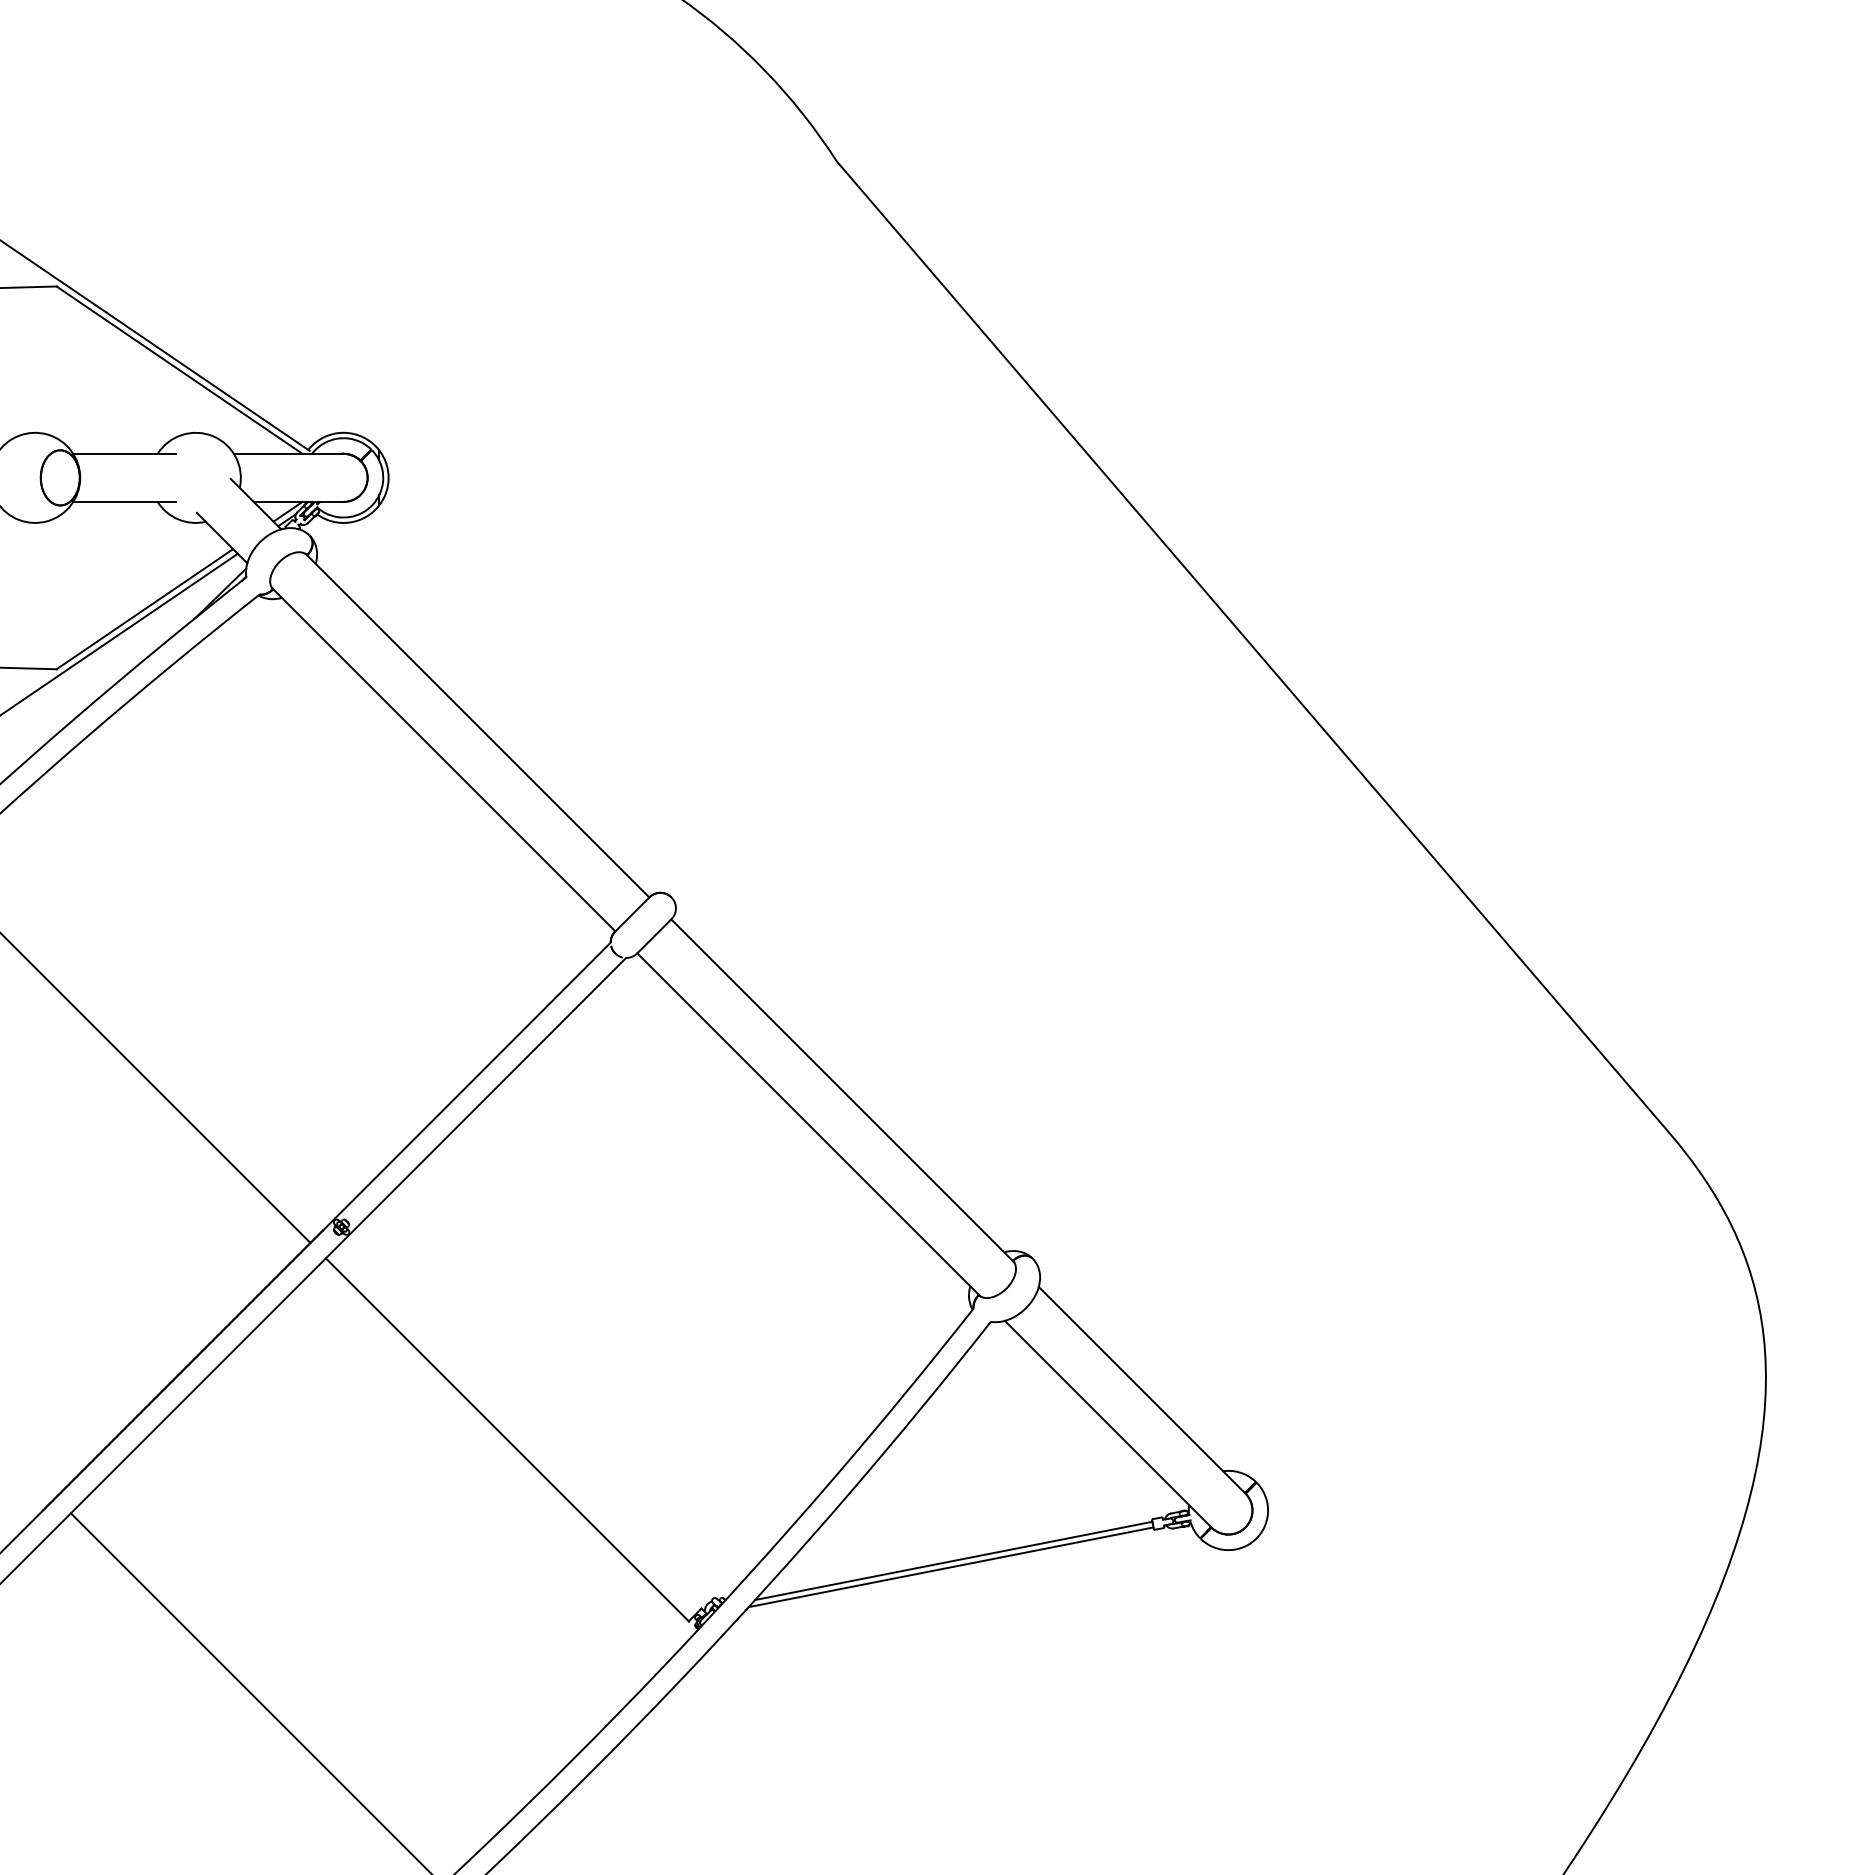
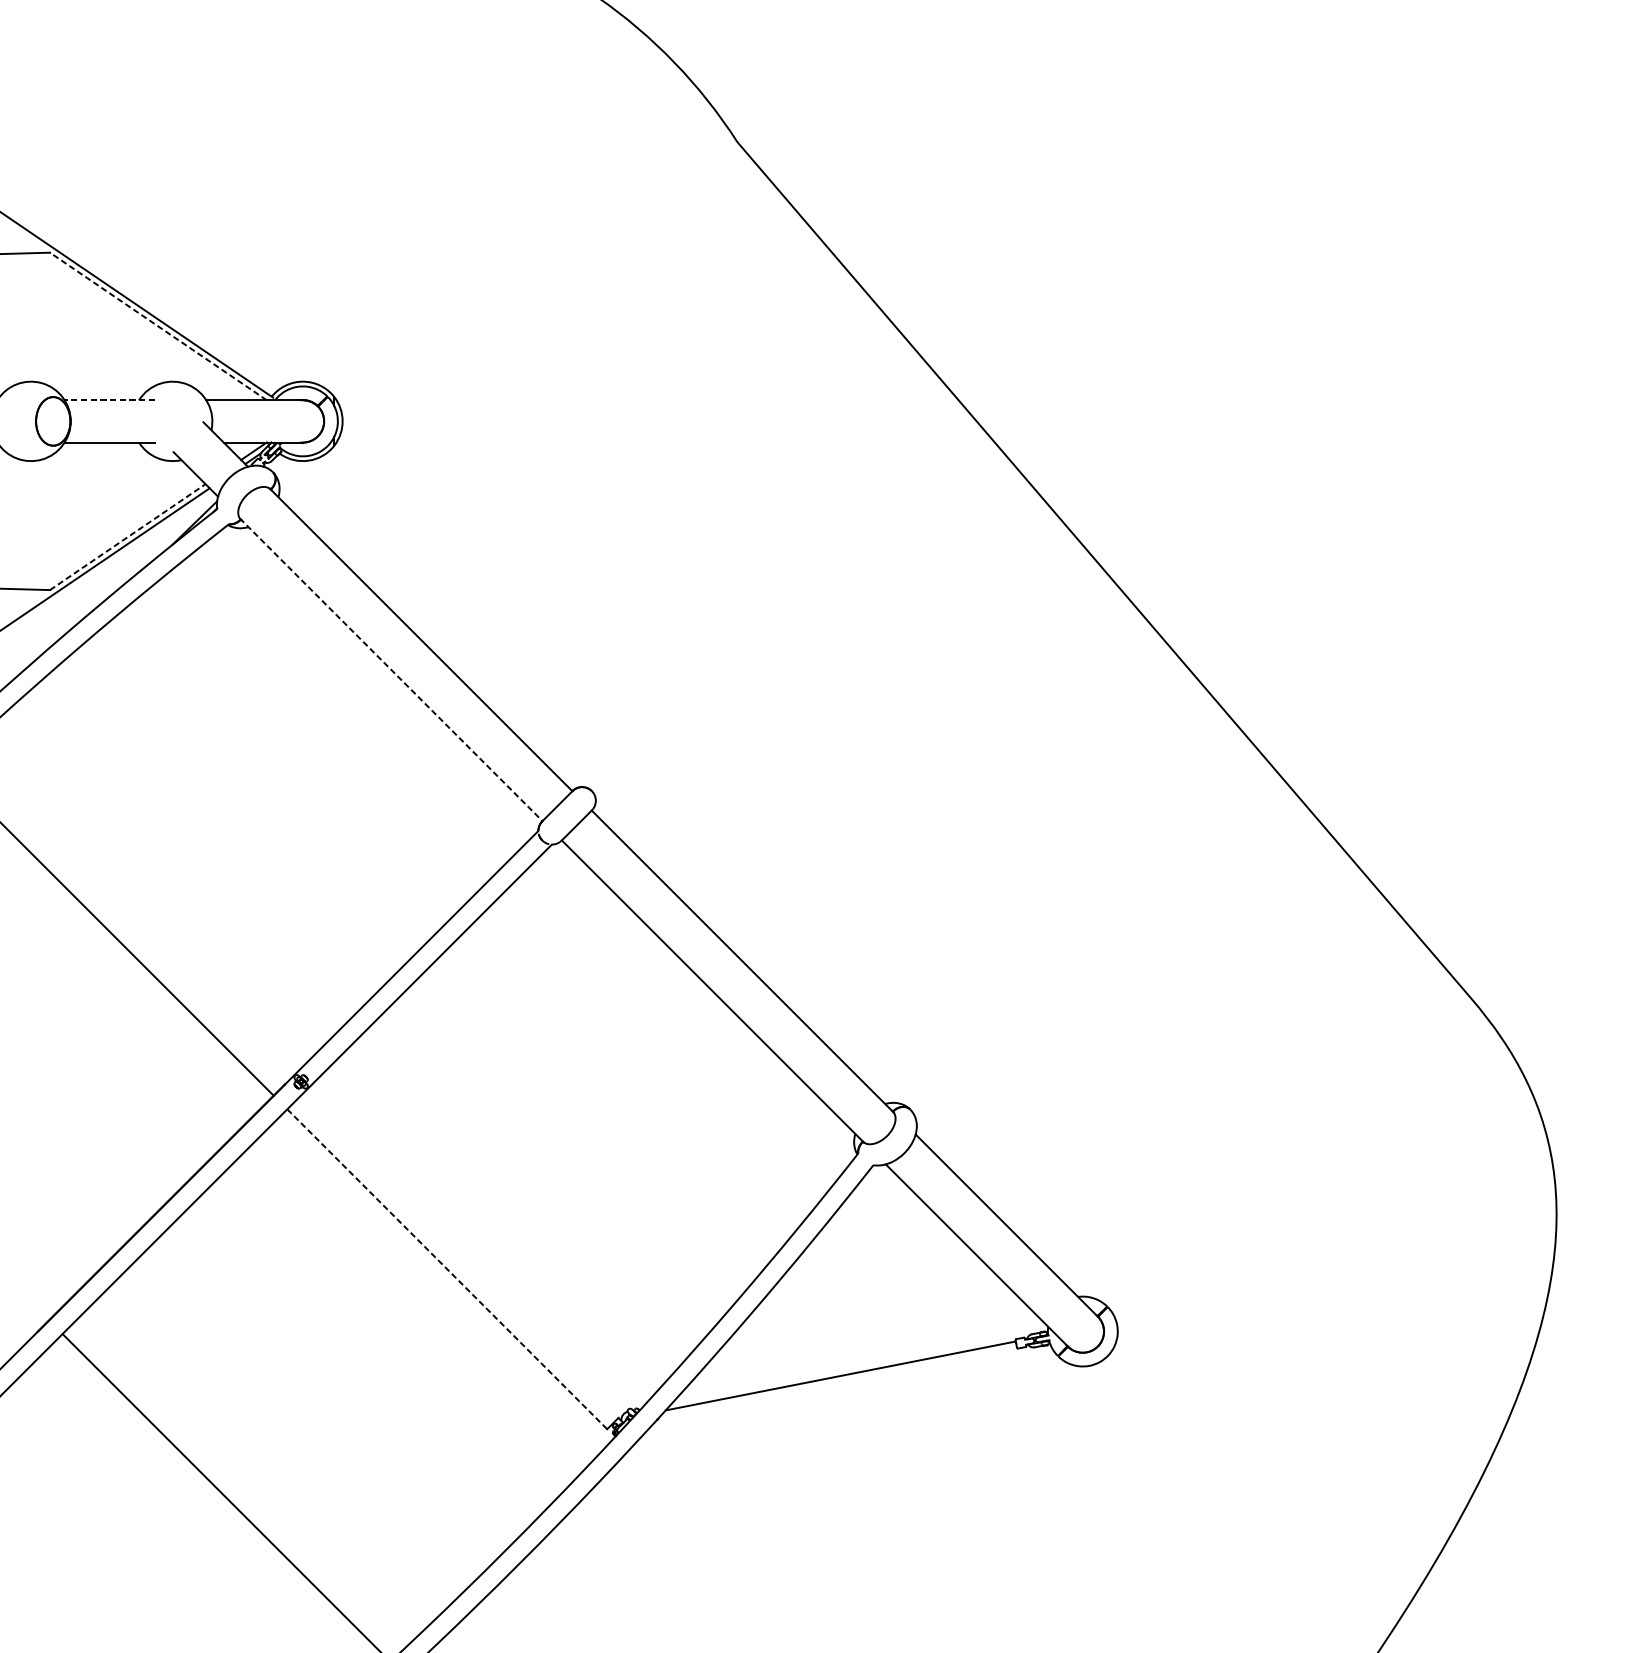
line: (179, 370) -> (158, 326), solid -> dashed
line: (124, 453) -> (109, 399), solid -> dashed
line: (144, 609) -> (127, 537), solid -> dashed
line: (443, 759) -> (390, 669), solid -> dashed
line: (507, 1440) -> (447, 1269), solid -> dashed
line: (950, 1567) -> (837, 1381), removed

